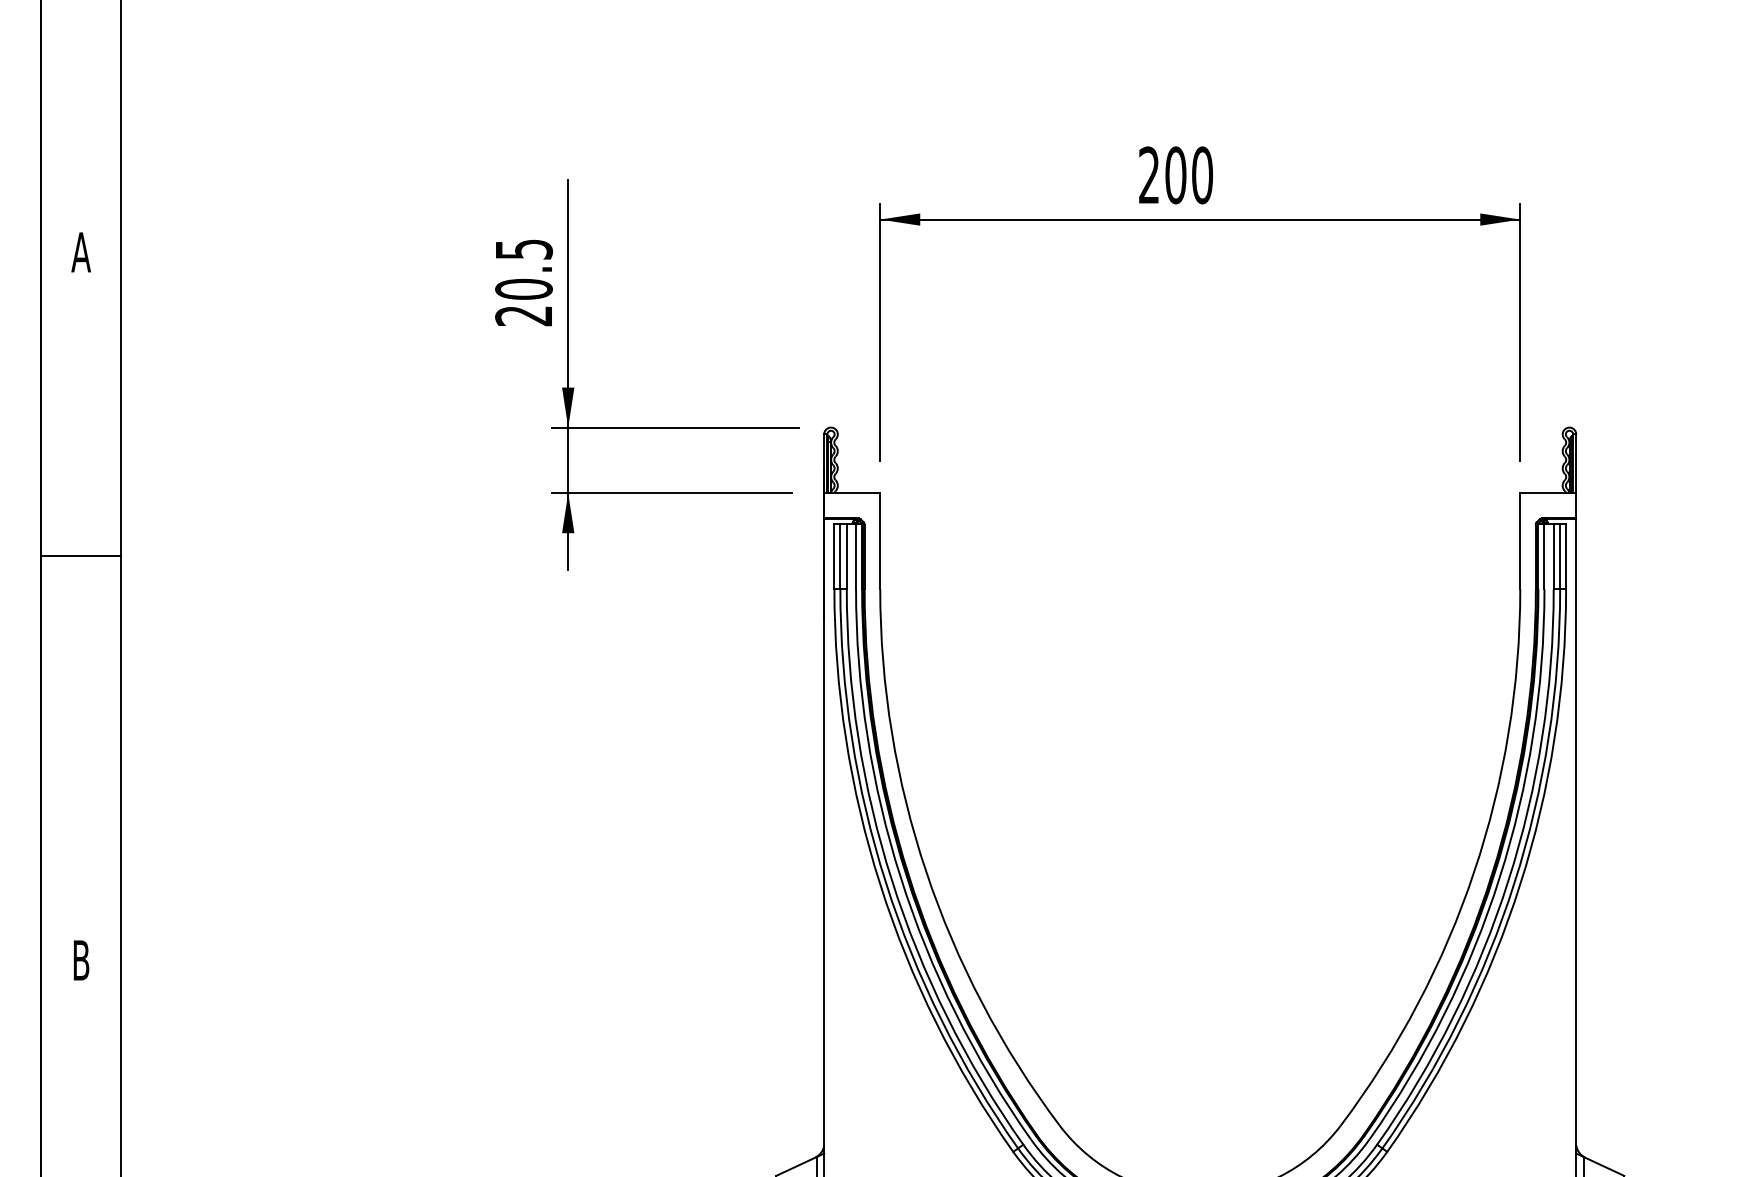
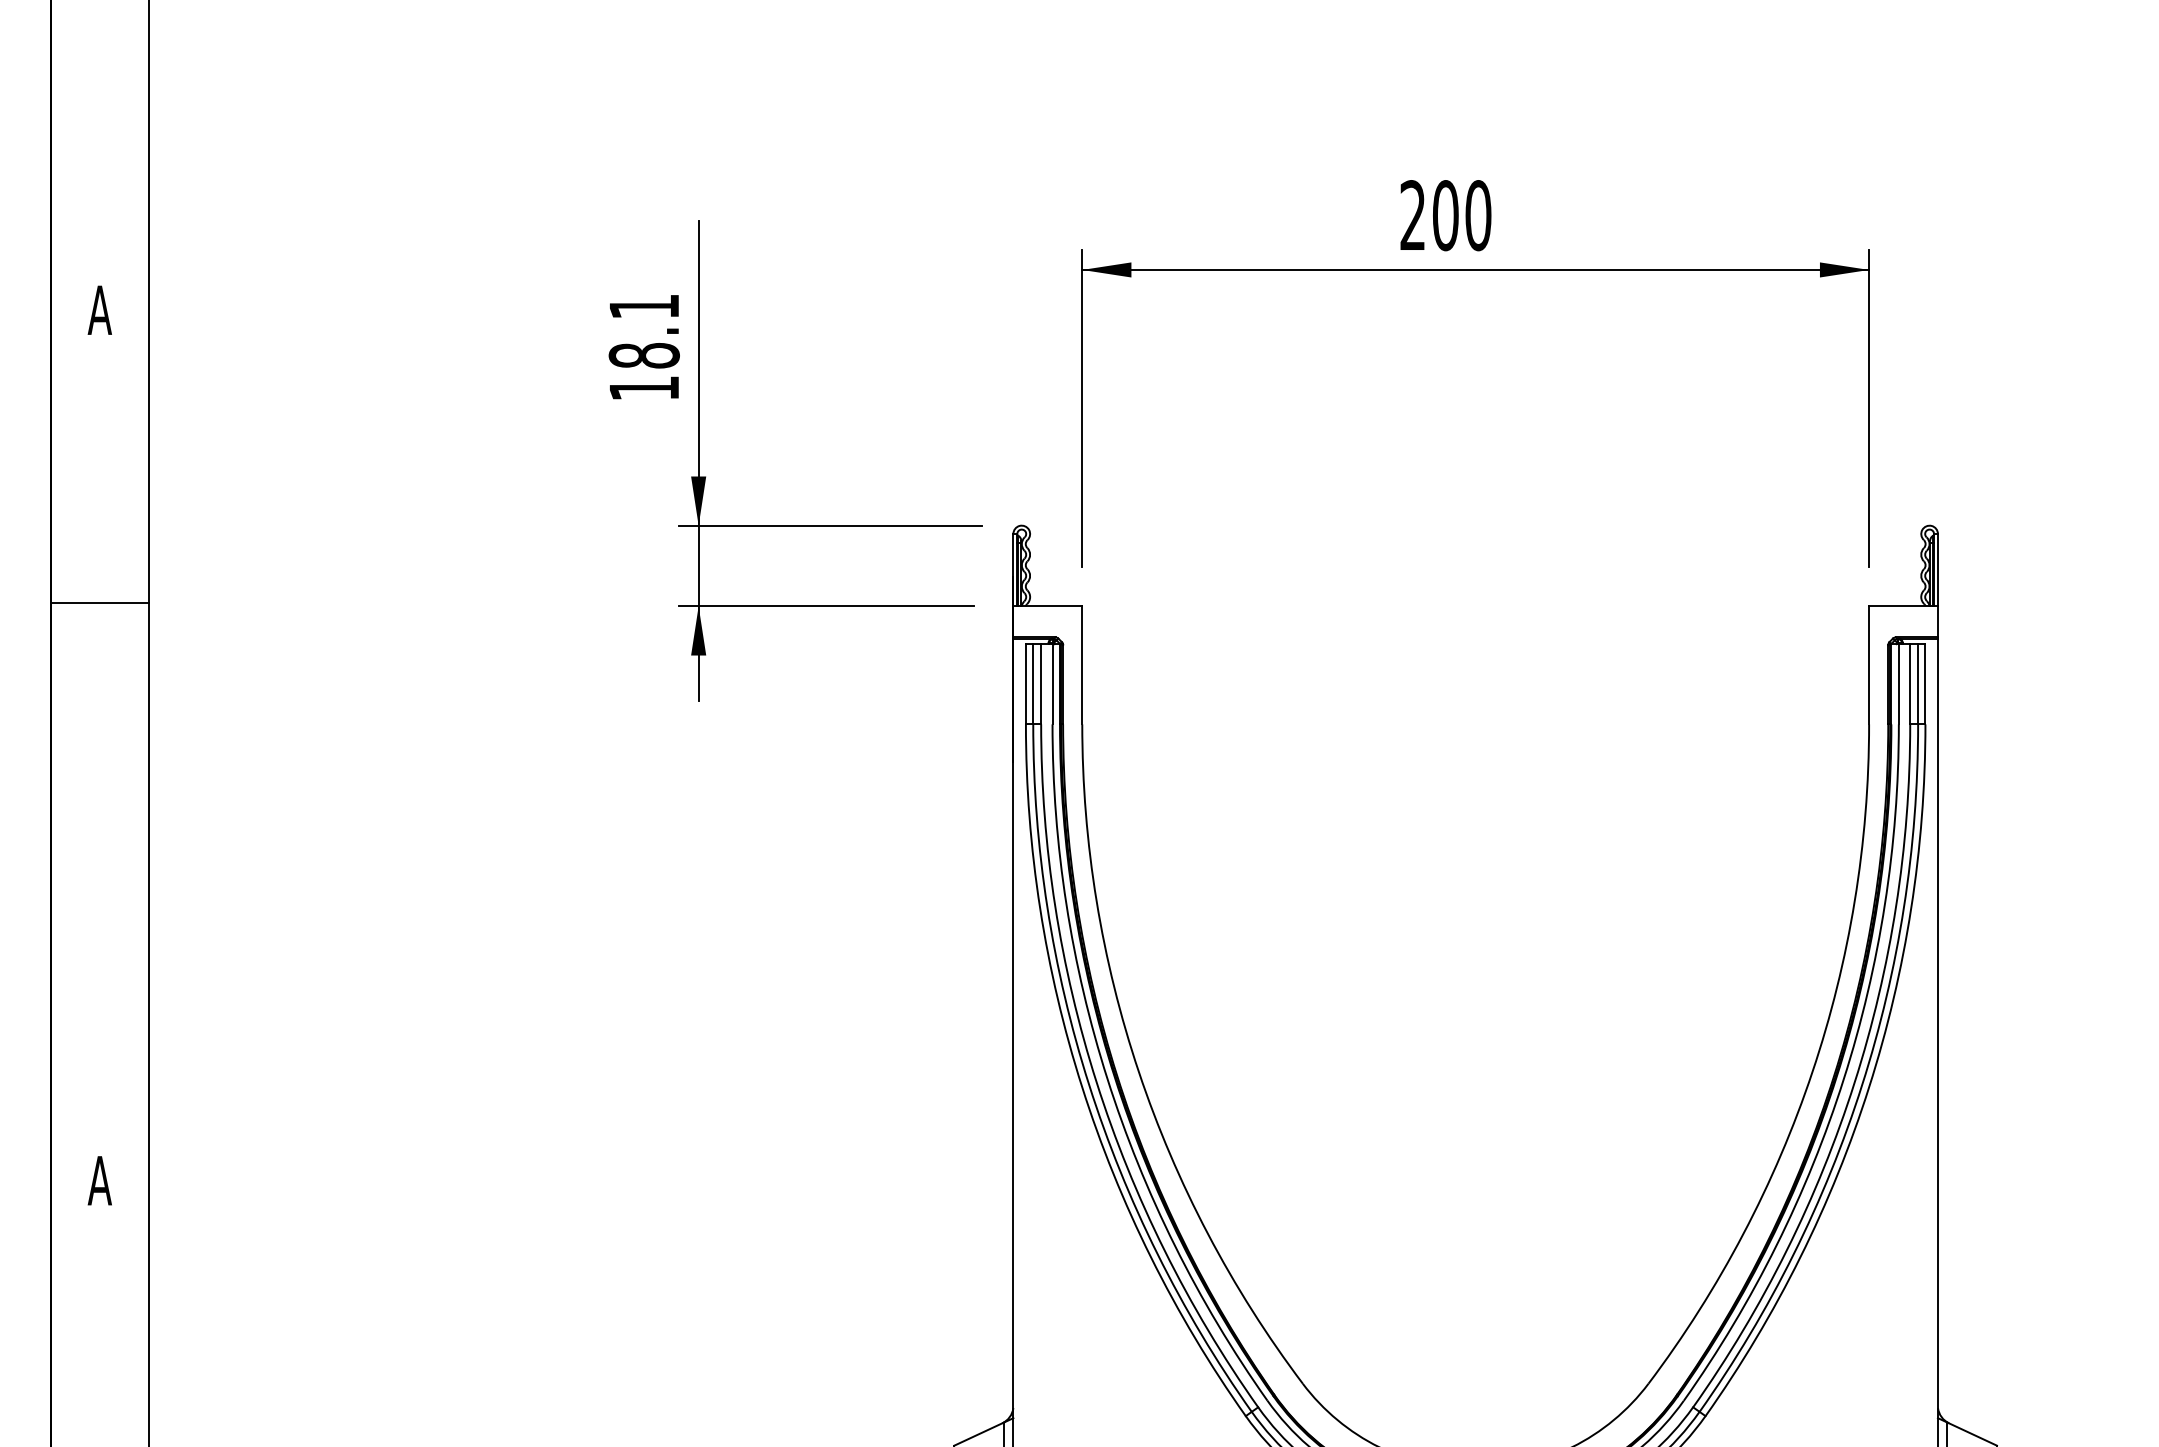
text: (523, 282) -> (643, 347), 20.5 -> 18.1
line: (80, 555) -> (99, 602), moved
text: (80, 960) -> (99, 1180), B -> A

